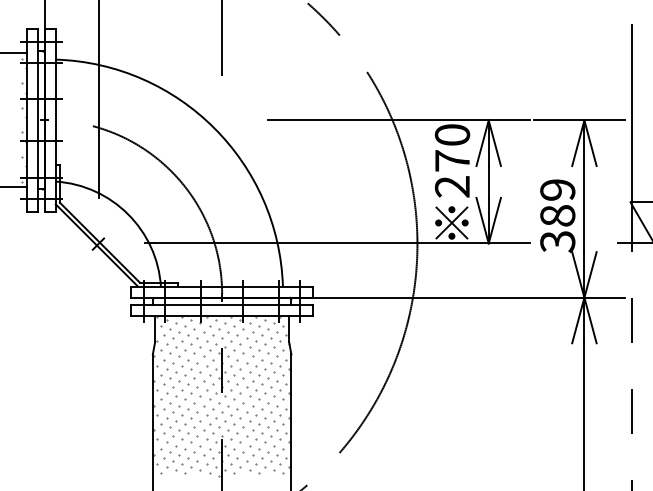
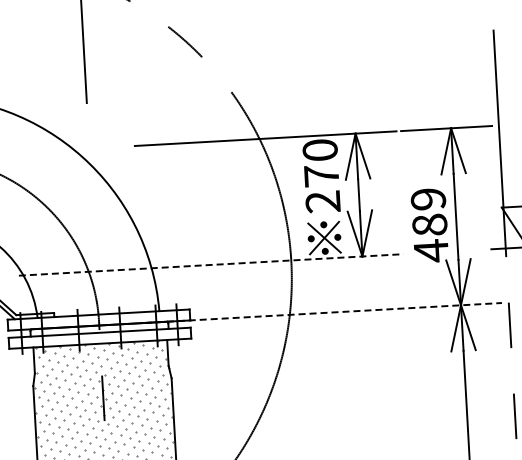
text: (557, 241) -> (430, 250), 389 -> 489
line: (337, 243) -> (211, 264), solid -> dashed
line: (446, 297) -> (323, 312), solid -> dashed

